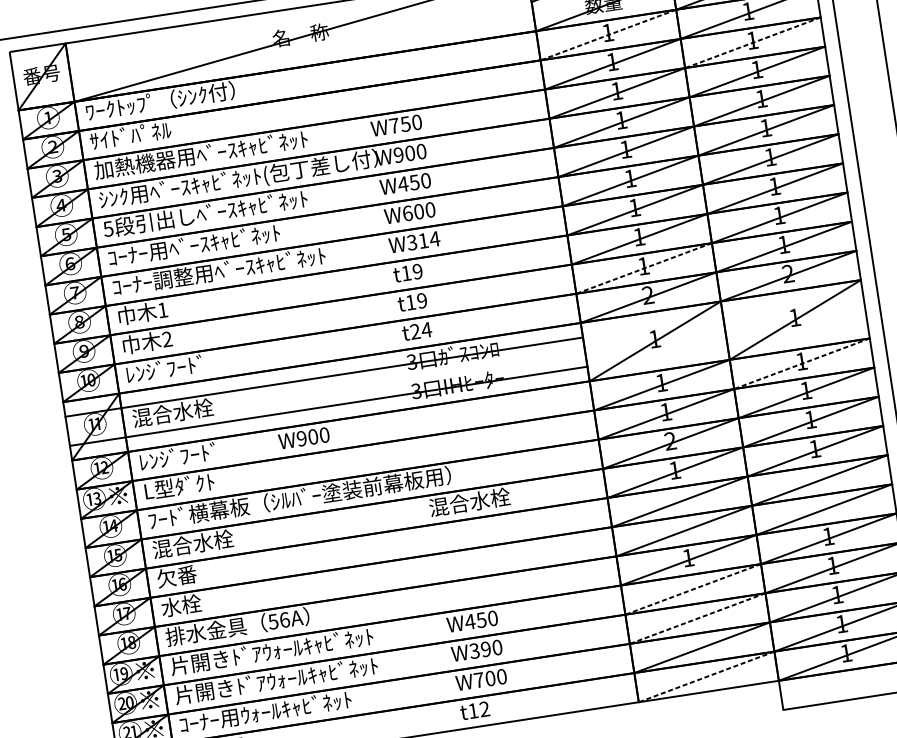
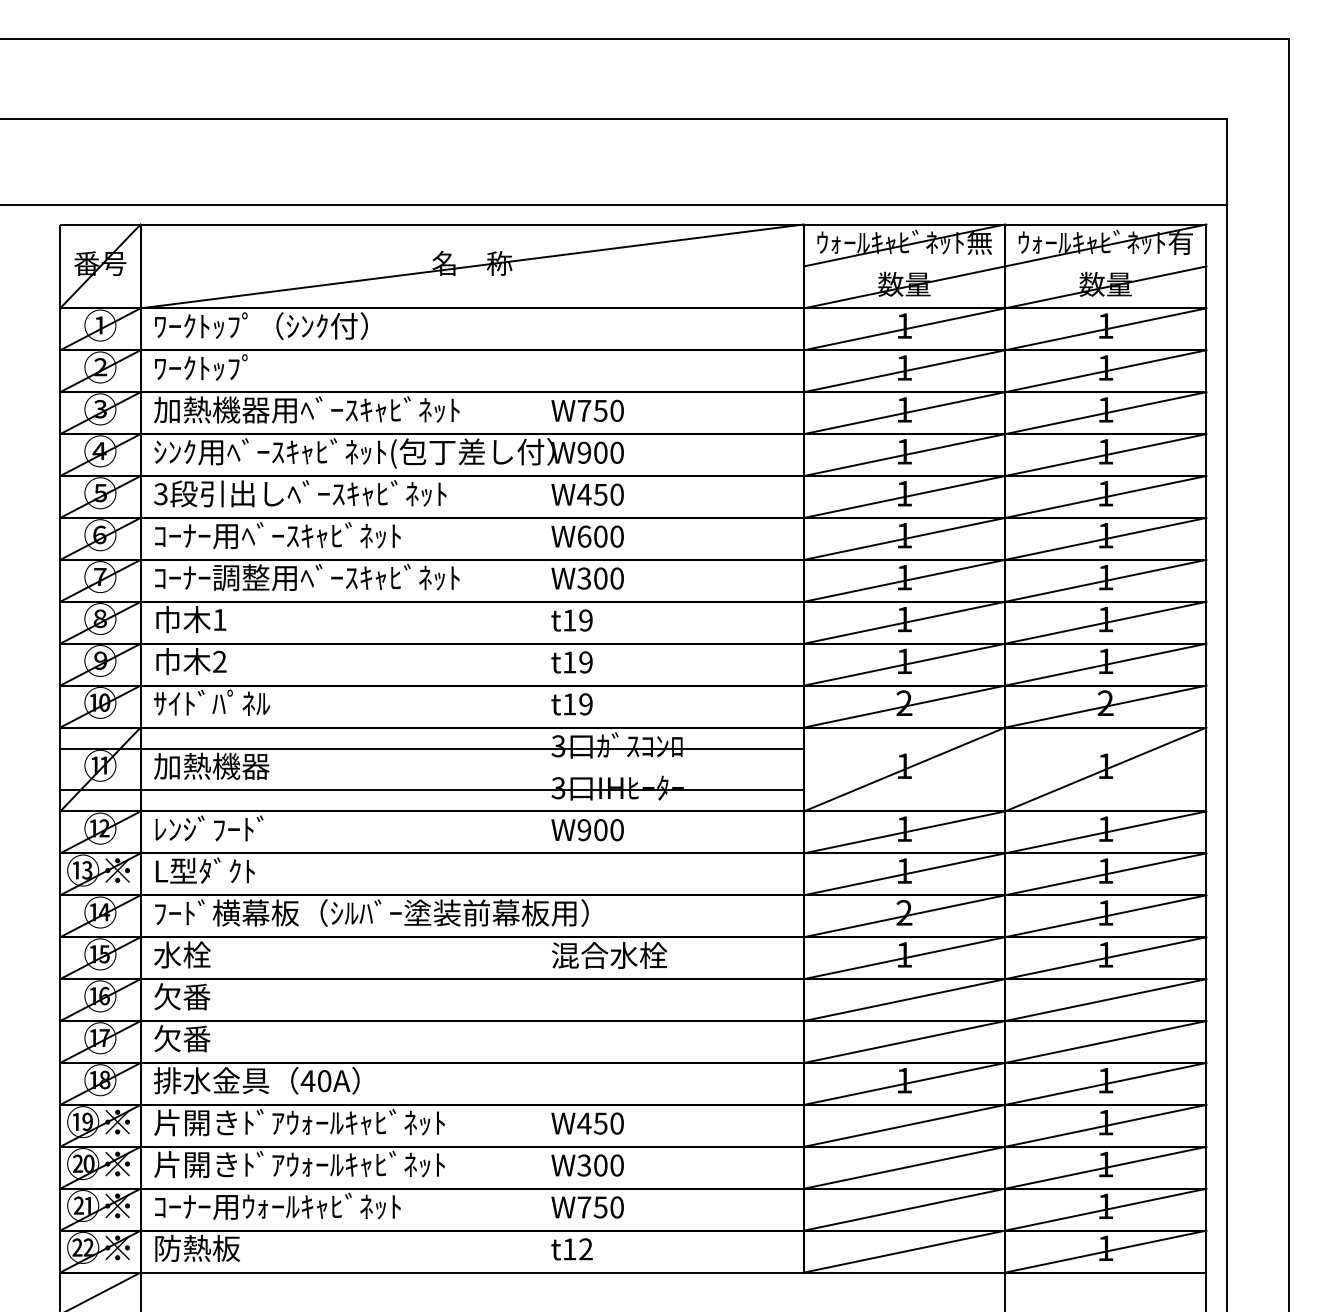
line: (608, 35) -> (904, 329), dashed -> solid
line: (752, 43) -> (1105, 371), dashed -> solid
text: (130, 135) -> (211, 367), ｻｲﾄﾞﾊﾟﾈﾙ -> ﾜｰｸﾄｯﾌﾟ
text: (108, 228) -> (160, 493), 5 -> 3
text: (429, 239) -> (609, 578), W314 -> W300
line: (644, 268) -> (904, 664), dashed -> solid
text: (421, 330) -> (578, 704), t24 -> t19
line: (801, 363) -> (1105, 832), dashed -> solid
text: (166, 368) -> (212, 702), ﾚﾝｼﾞﾌｰﾄﾞ -> ｻｲﾄﾞﾊﾟﾈﾙ
text: (172, 412) -> (211, 765), 混合水栓 -> 加熱機器
text: (304, 438) -> (587, 830), moved
text: (192, 543) -> (211, 954), 混合水栓 -> 水栓
line: (693, 589) -> (904, 1125), dashed -> solid
text: (181, 605) -> (182, 1038), 水栓 -> 欠番
line: (697, 618) -> (904, 1167), dashed -> solid
text: (278, 621) -> (315, 1081), 56A -> 40A
text: (485, 649) -> (600, 1165), W390 -> W300
line: (706, 676) -> (904, 1251), dashed -> solid
text: (490, 678) -> (600, 1207), W700 -> W750

